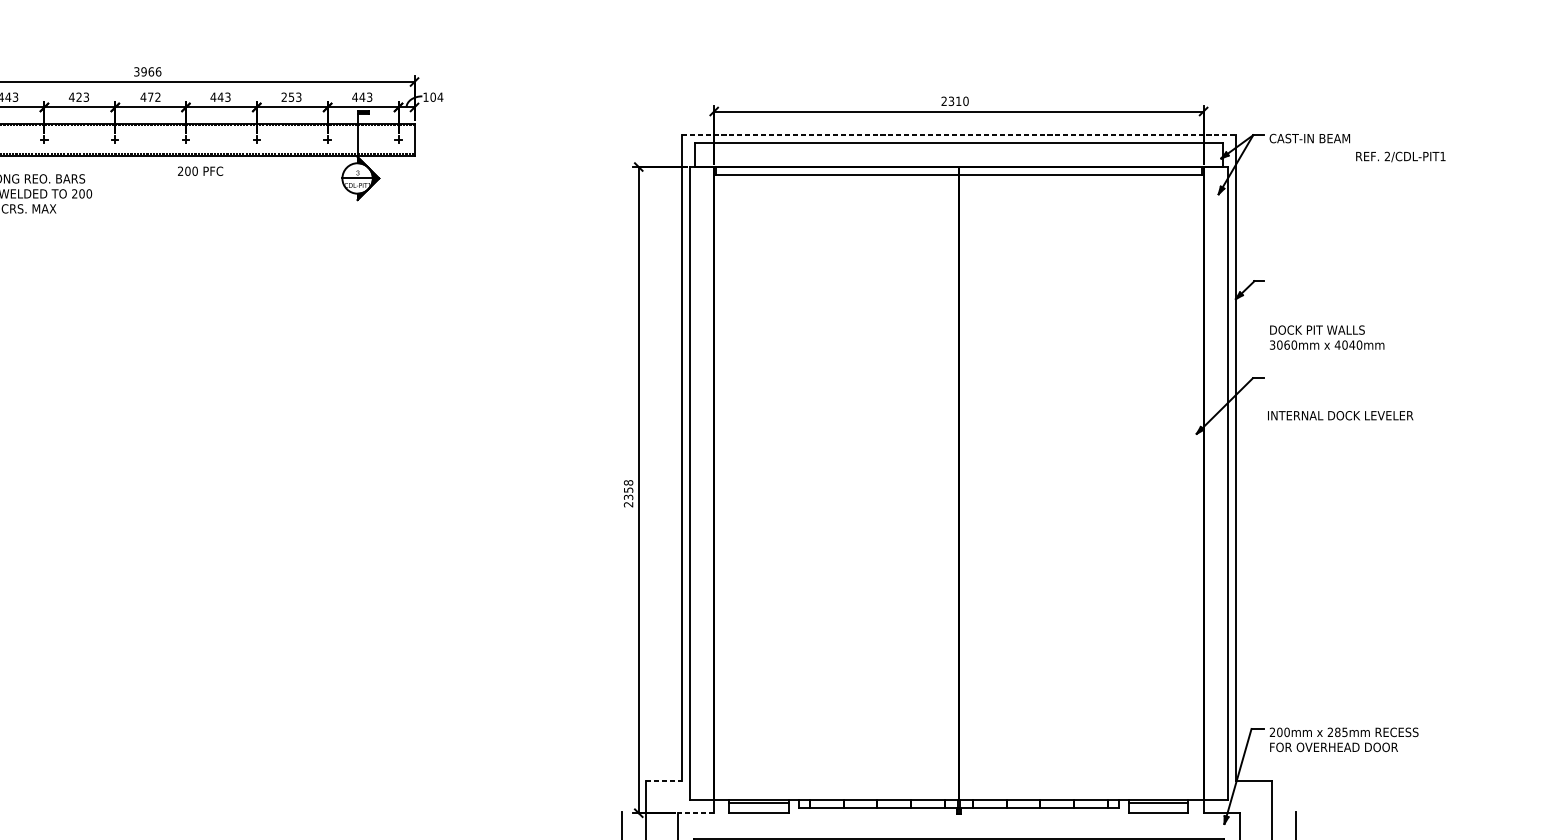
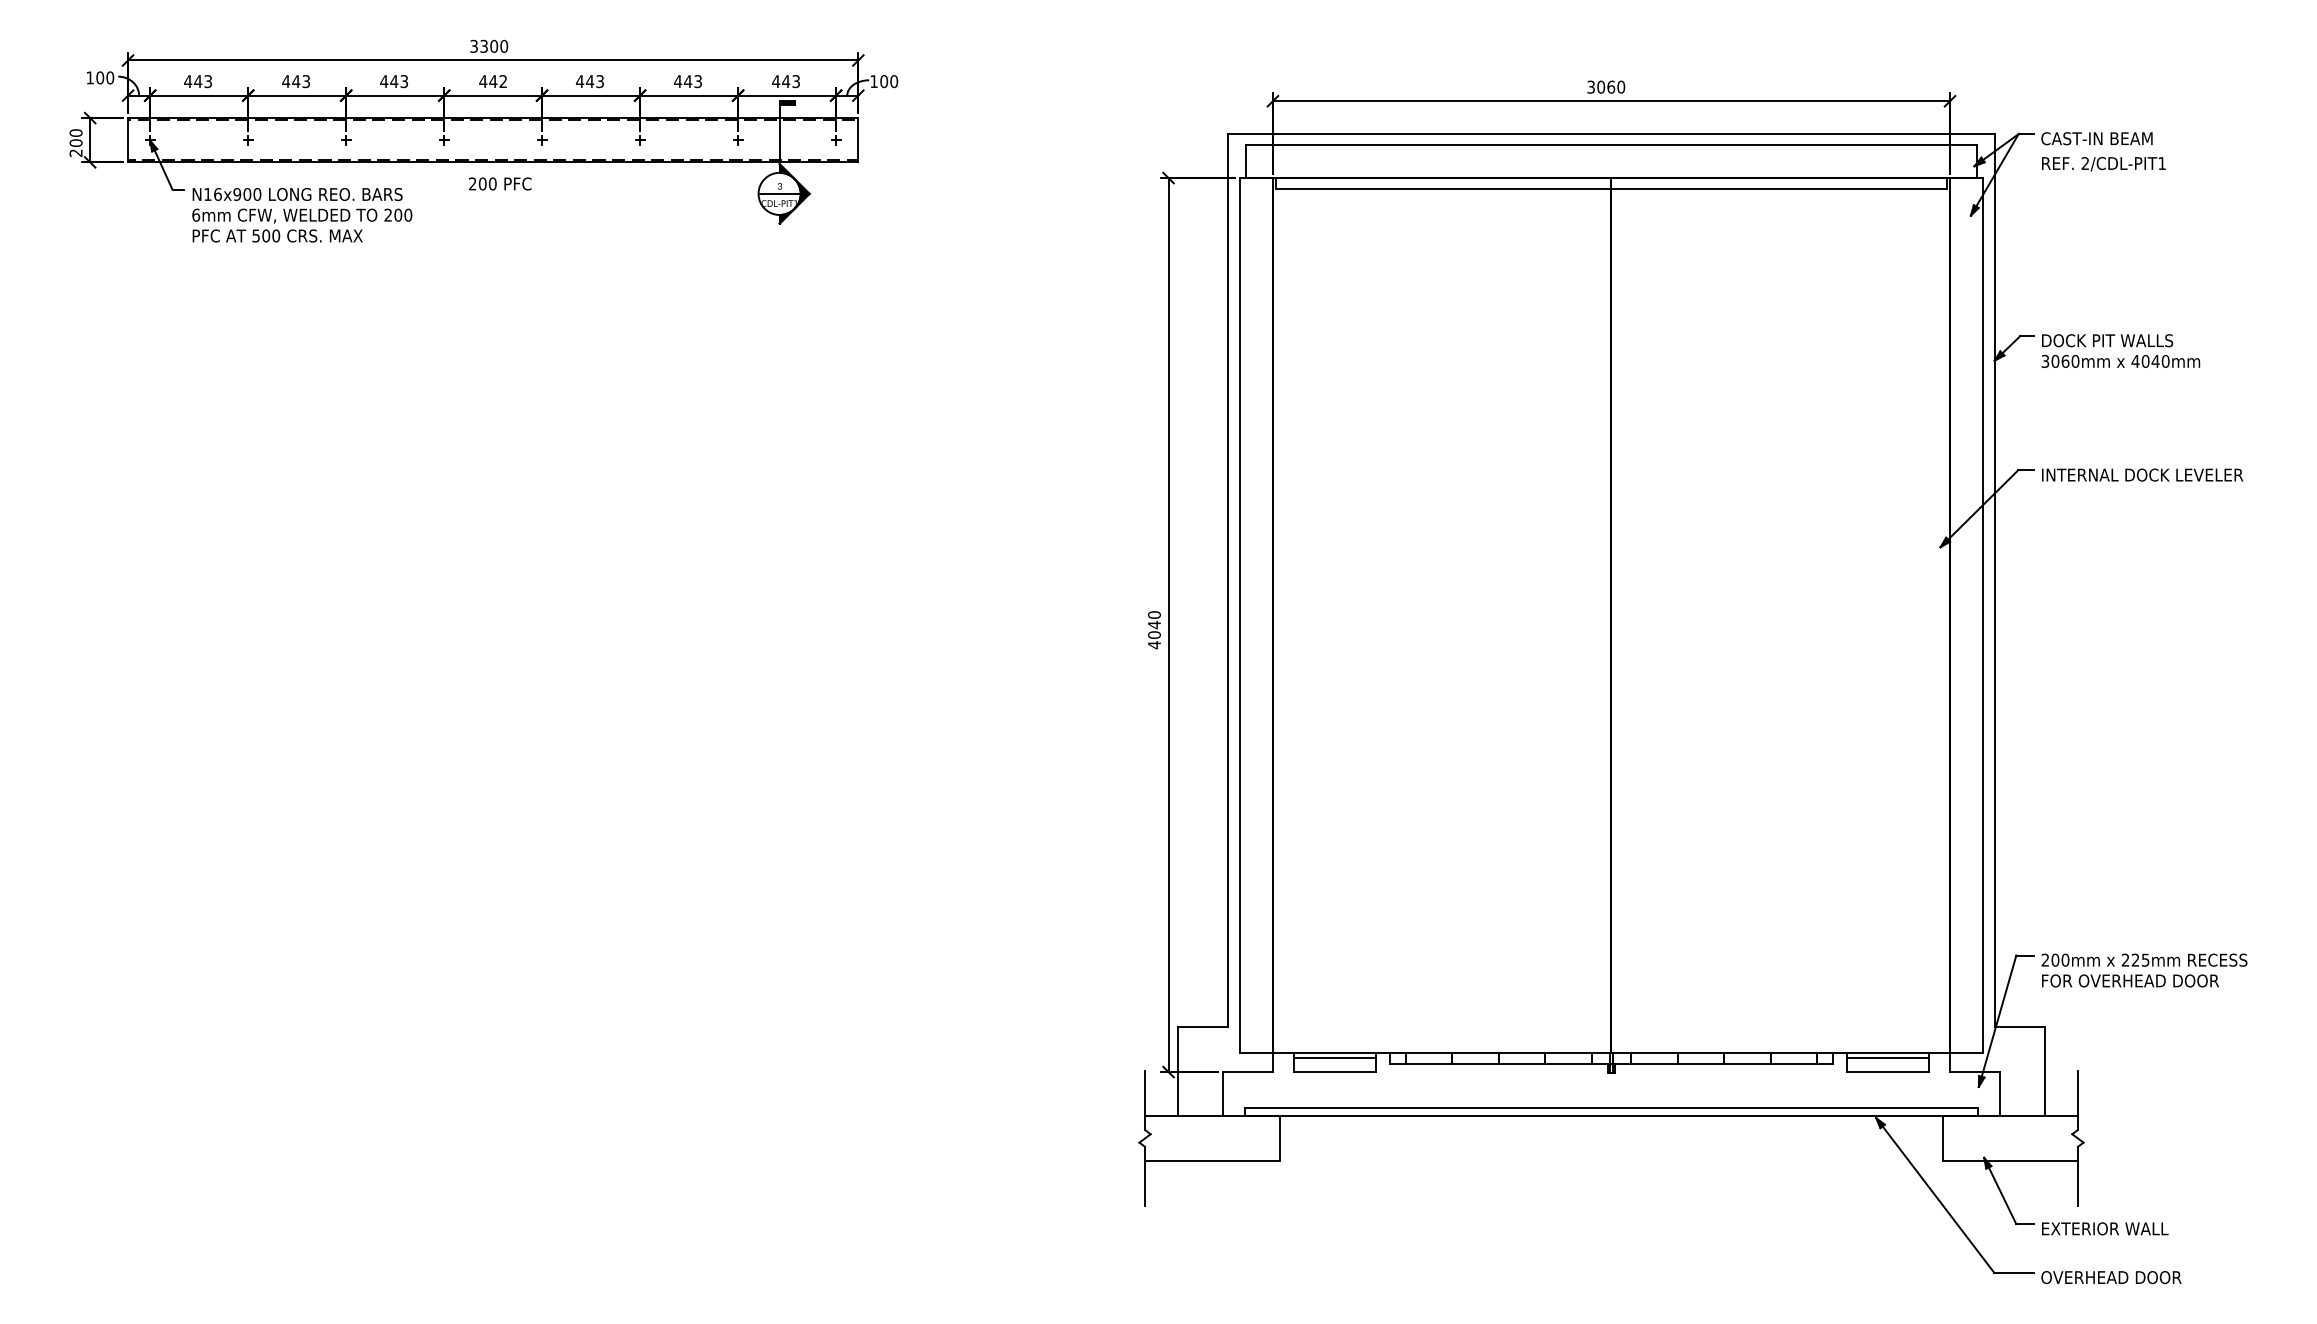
text: (151, 71) -> (494, 45), 3966 -> 3300
text: (79, 97) -> (394, 81), 423 -> 443
text: (150, 97) -> (493, 81), 472 -> 442
text: (288, 97) -> (683, 81), 253 -> 443
text: (440, 97) -> (894, 81), 104 -> 100
text: (951, 100) -> (1601, 86), 2310 -> 3060
line: (958, 134) -> (1611, 133), dashed -> solid
text: (1400, 157) -> (2103, 164), moved
text: (200, 170) -> (500, 183), moved
text: (1326, 337) -> (2120, 350), moved
text: (1340, 415) -> (2142, 474), moved
text: (627, 494) -> (1153, 630), 2358 -> 4040
text: (1337, 731) -> (2135, 959), 285mm -> 225mm
line: (664, 781) -> (1203, 1027), dashed -> solid
line: (696, 813) -> (1248, 1072), dashed -> solid

